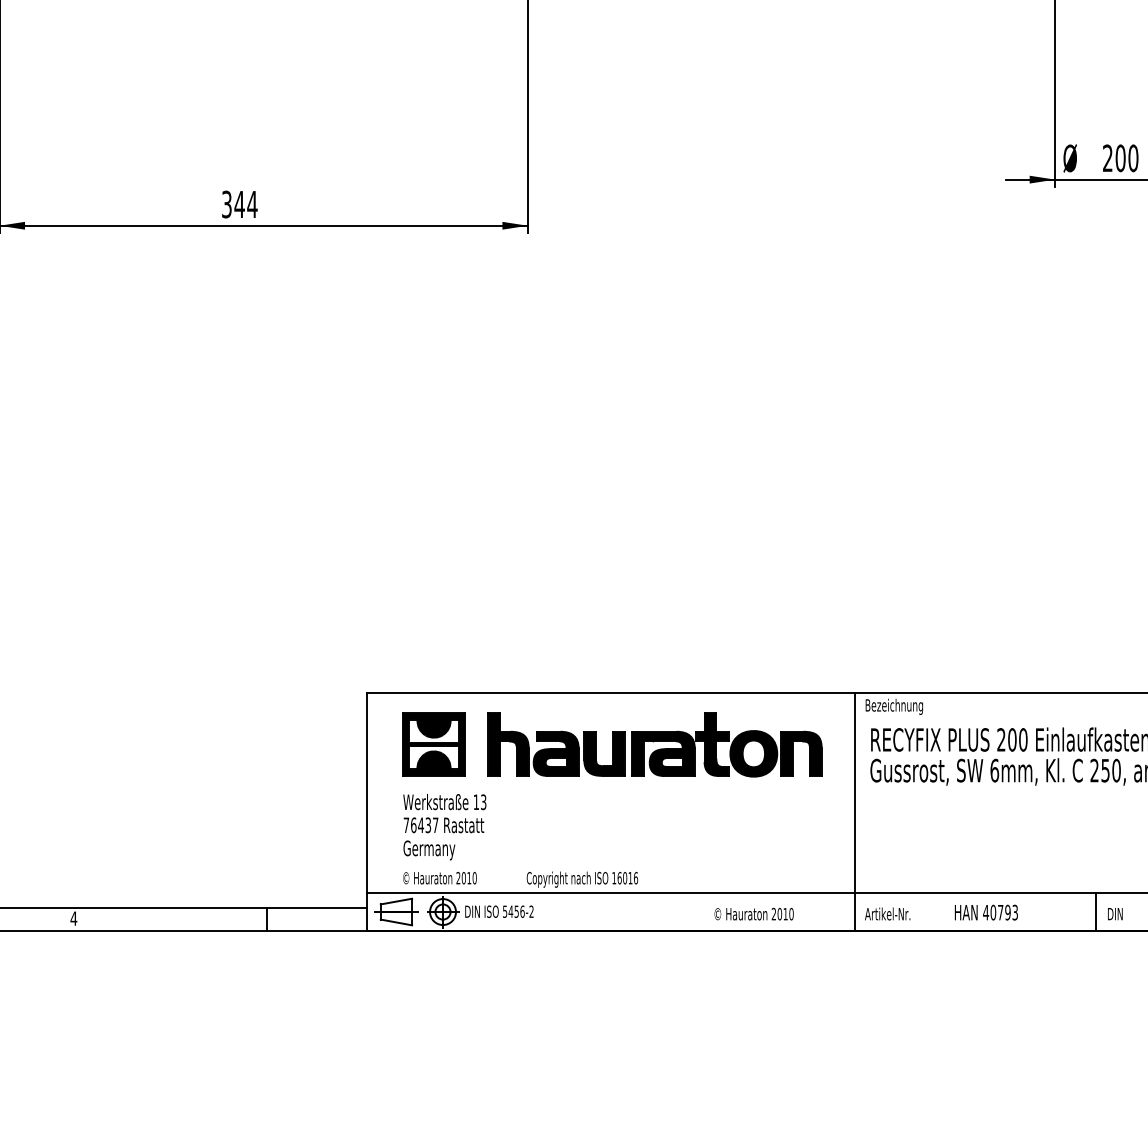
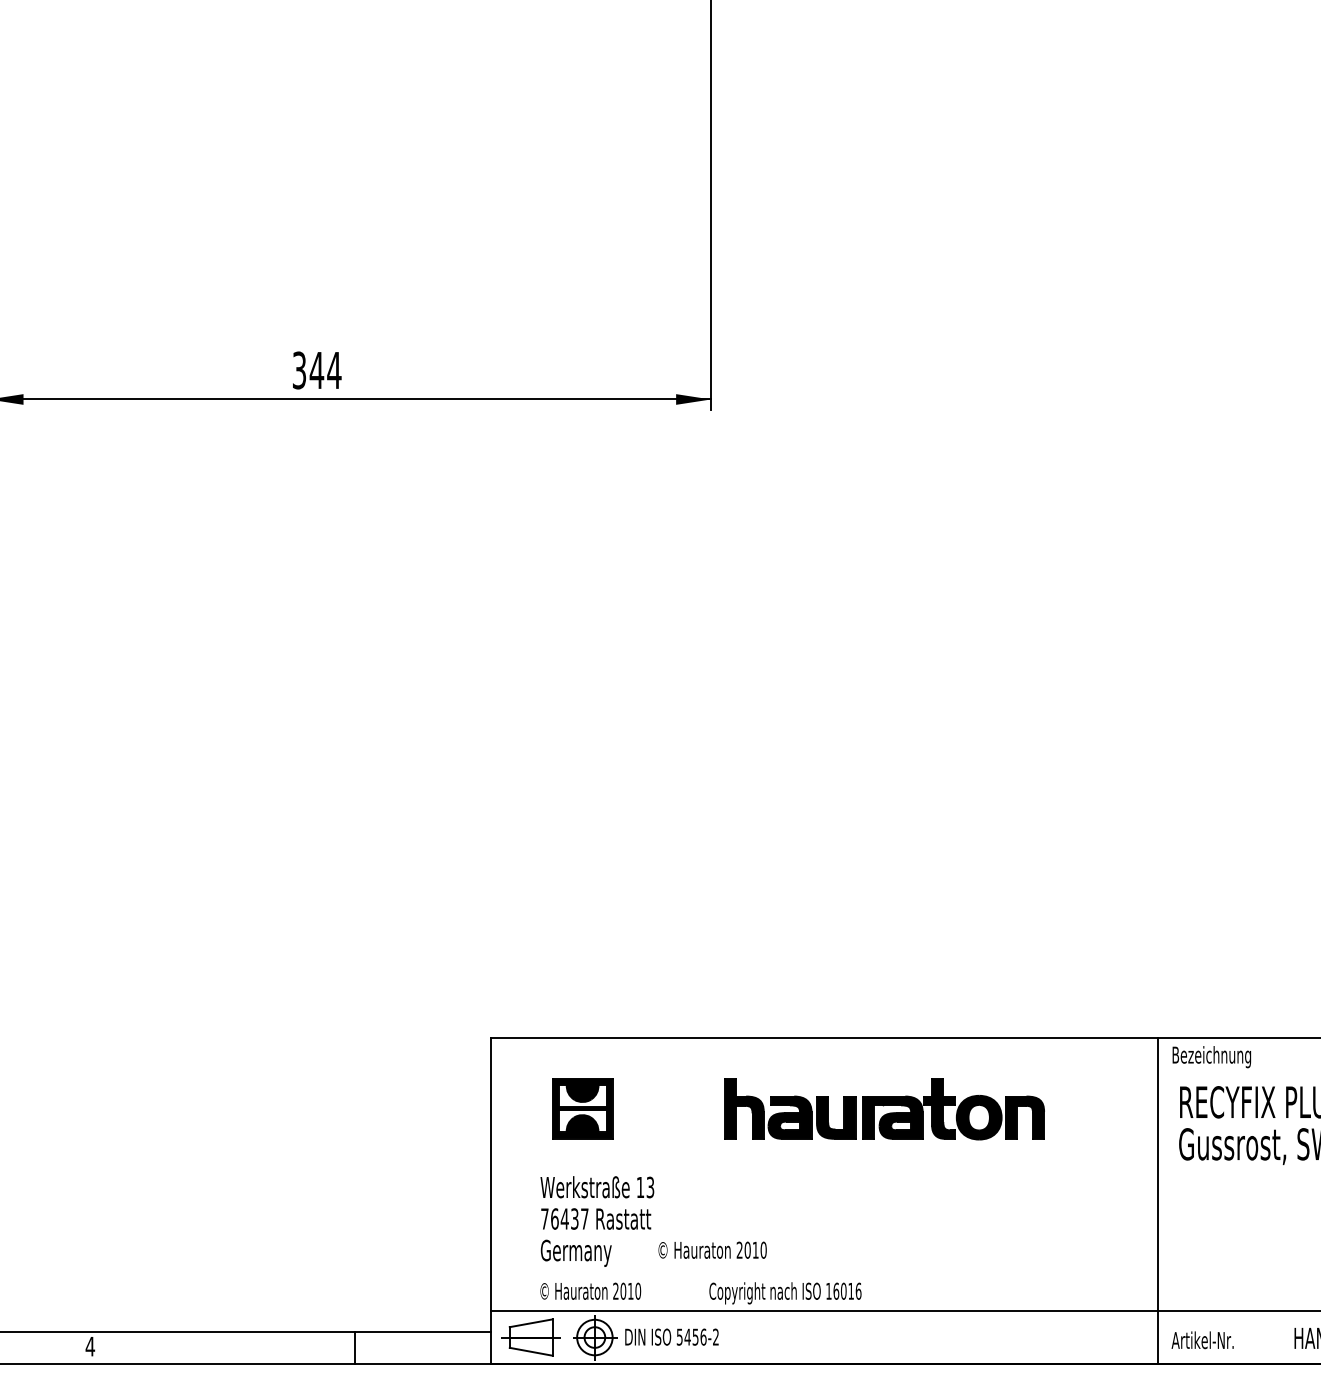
part: (433, 744) -> (581, 1108), size x0.7
part: (654, 744) -> (883, 1108), size x0.7
text: (753, 913) -> (711, 1249), moved

